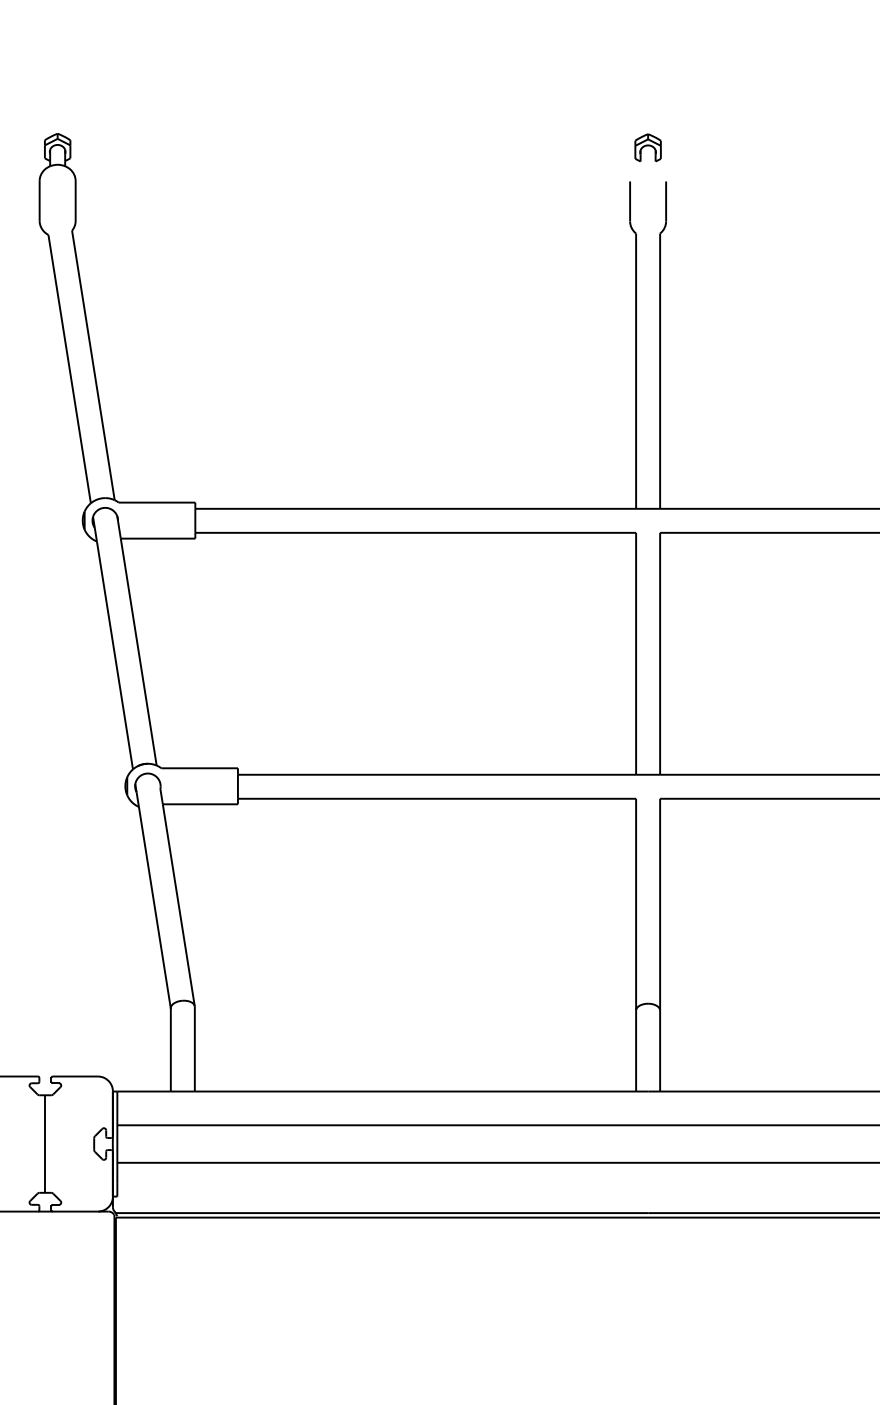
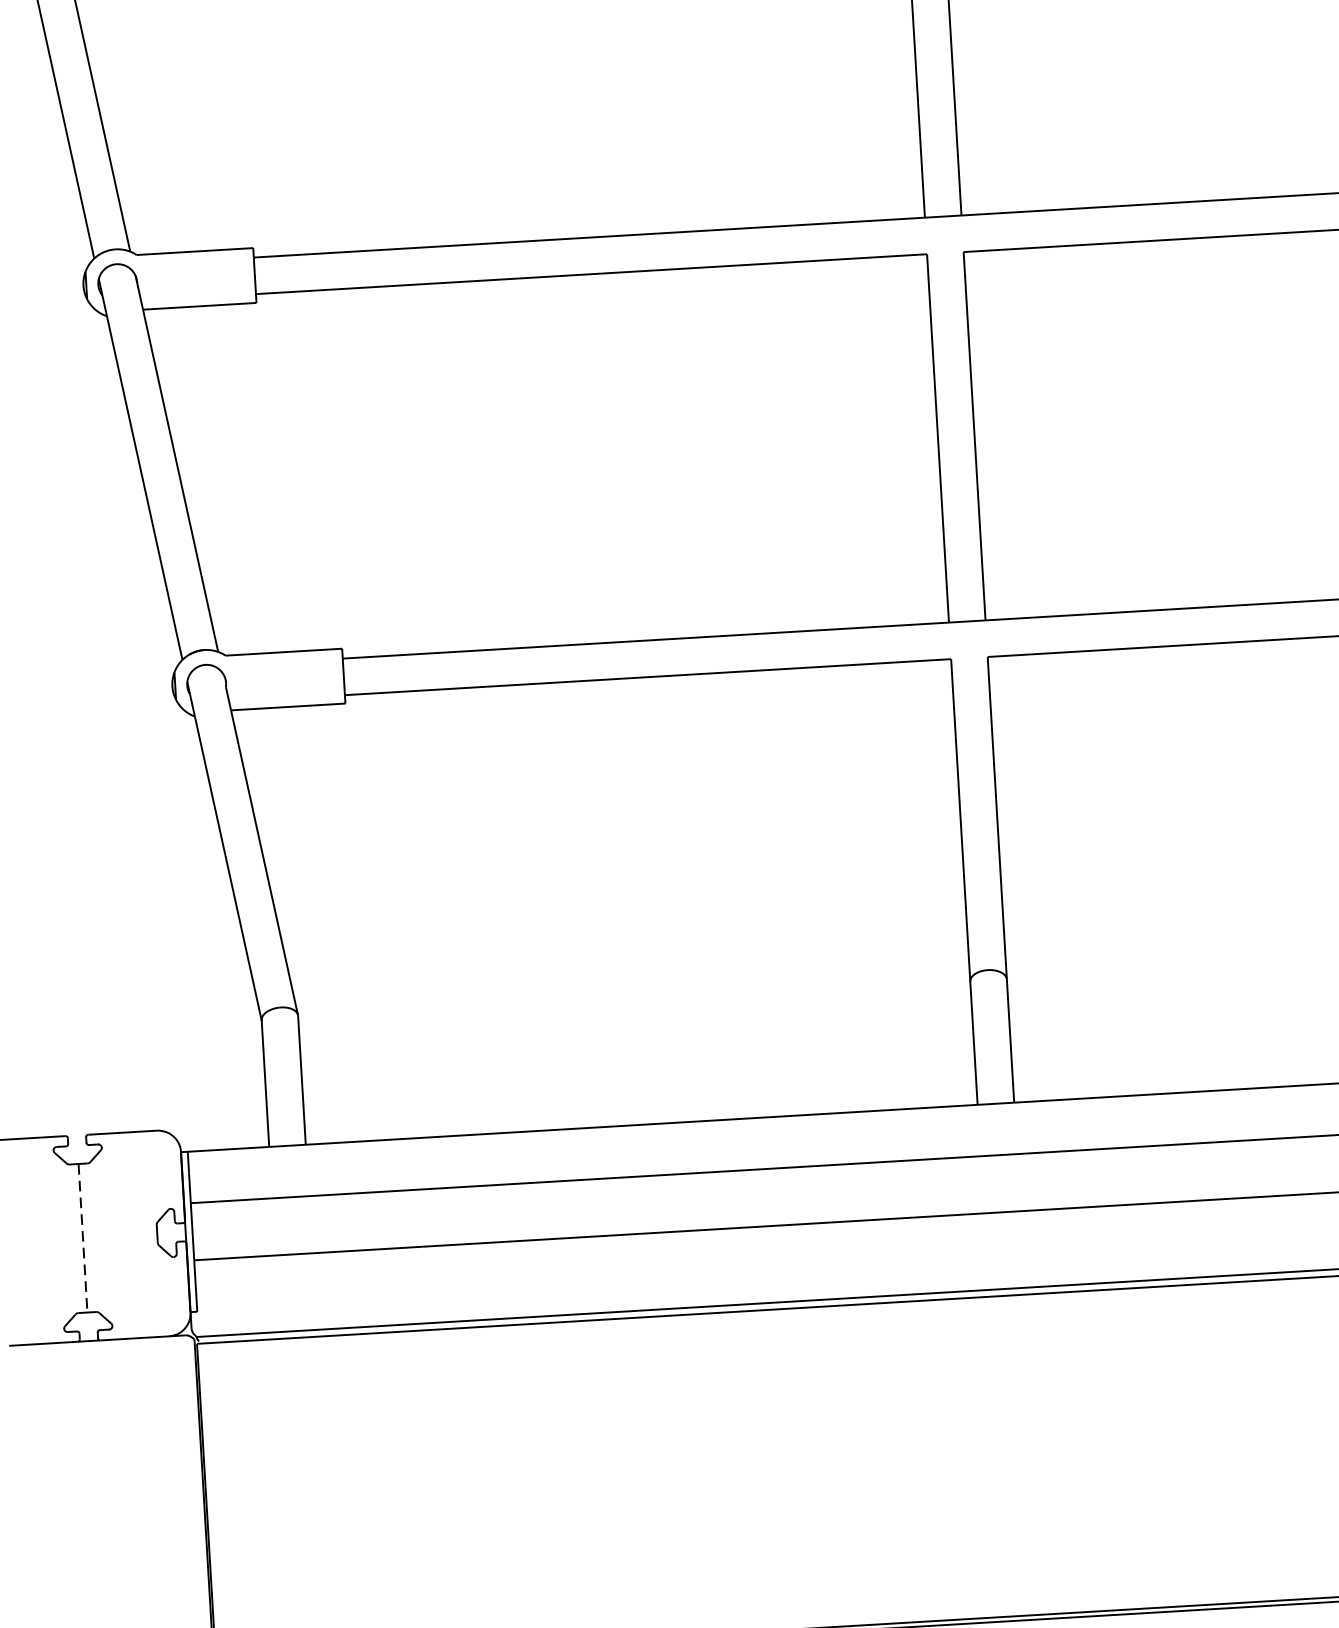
line: (45, 1144) -> (83, 1238), solid -> dashed

